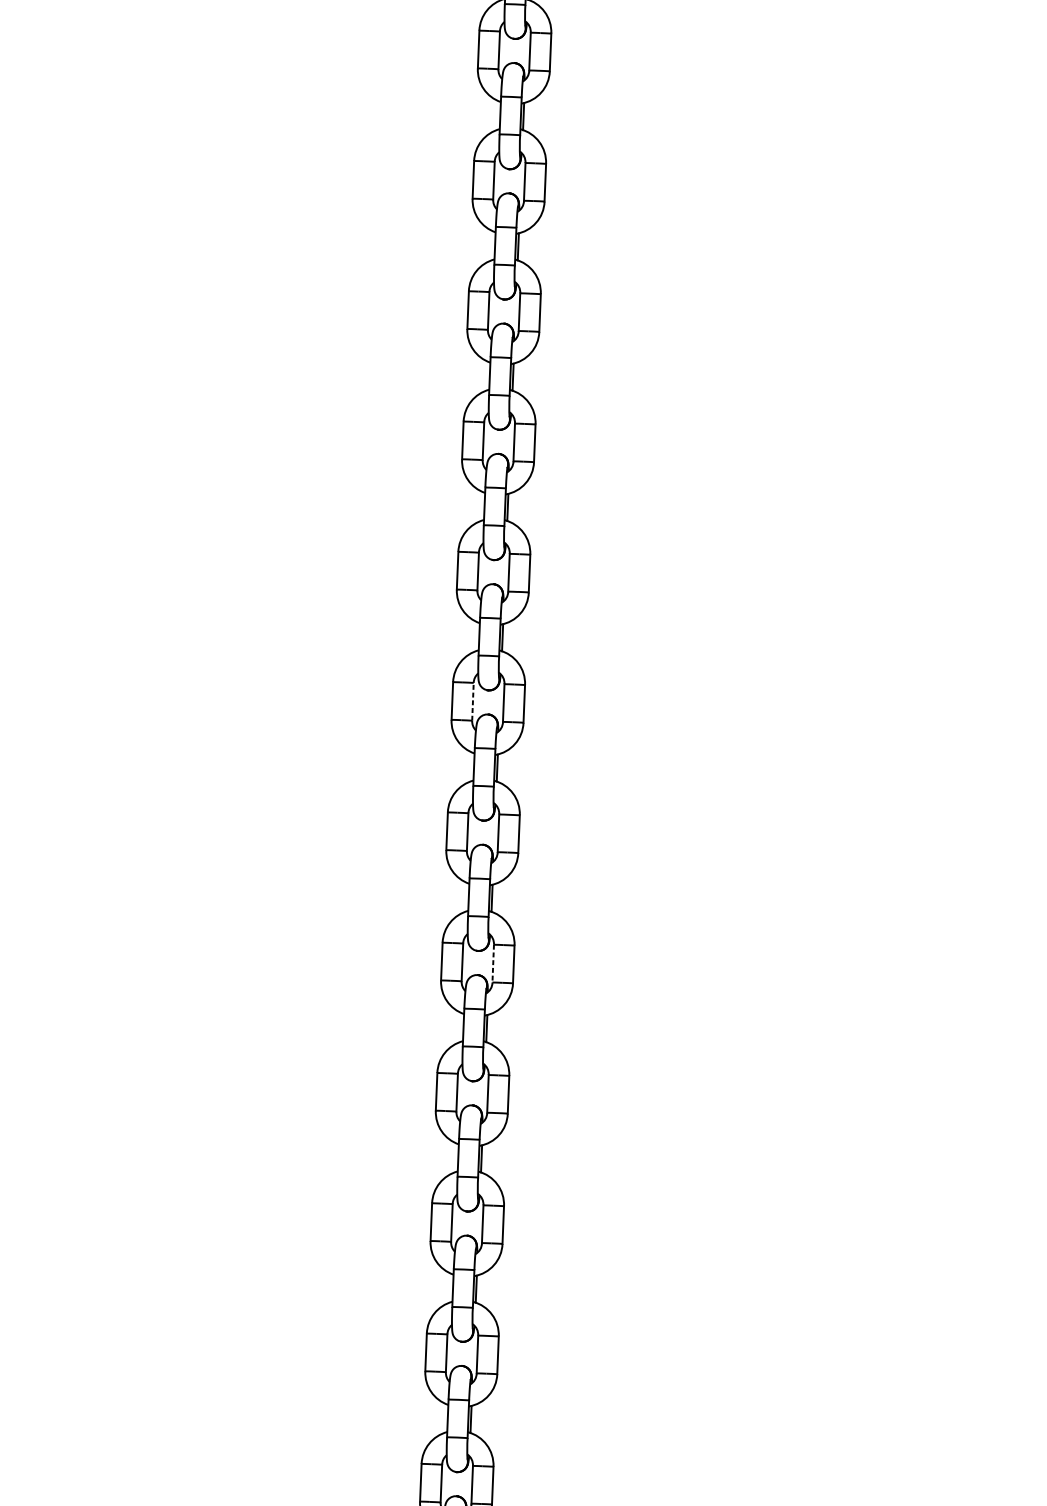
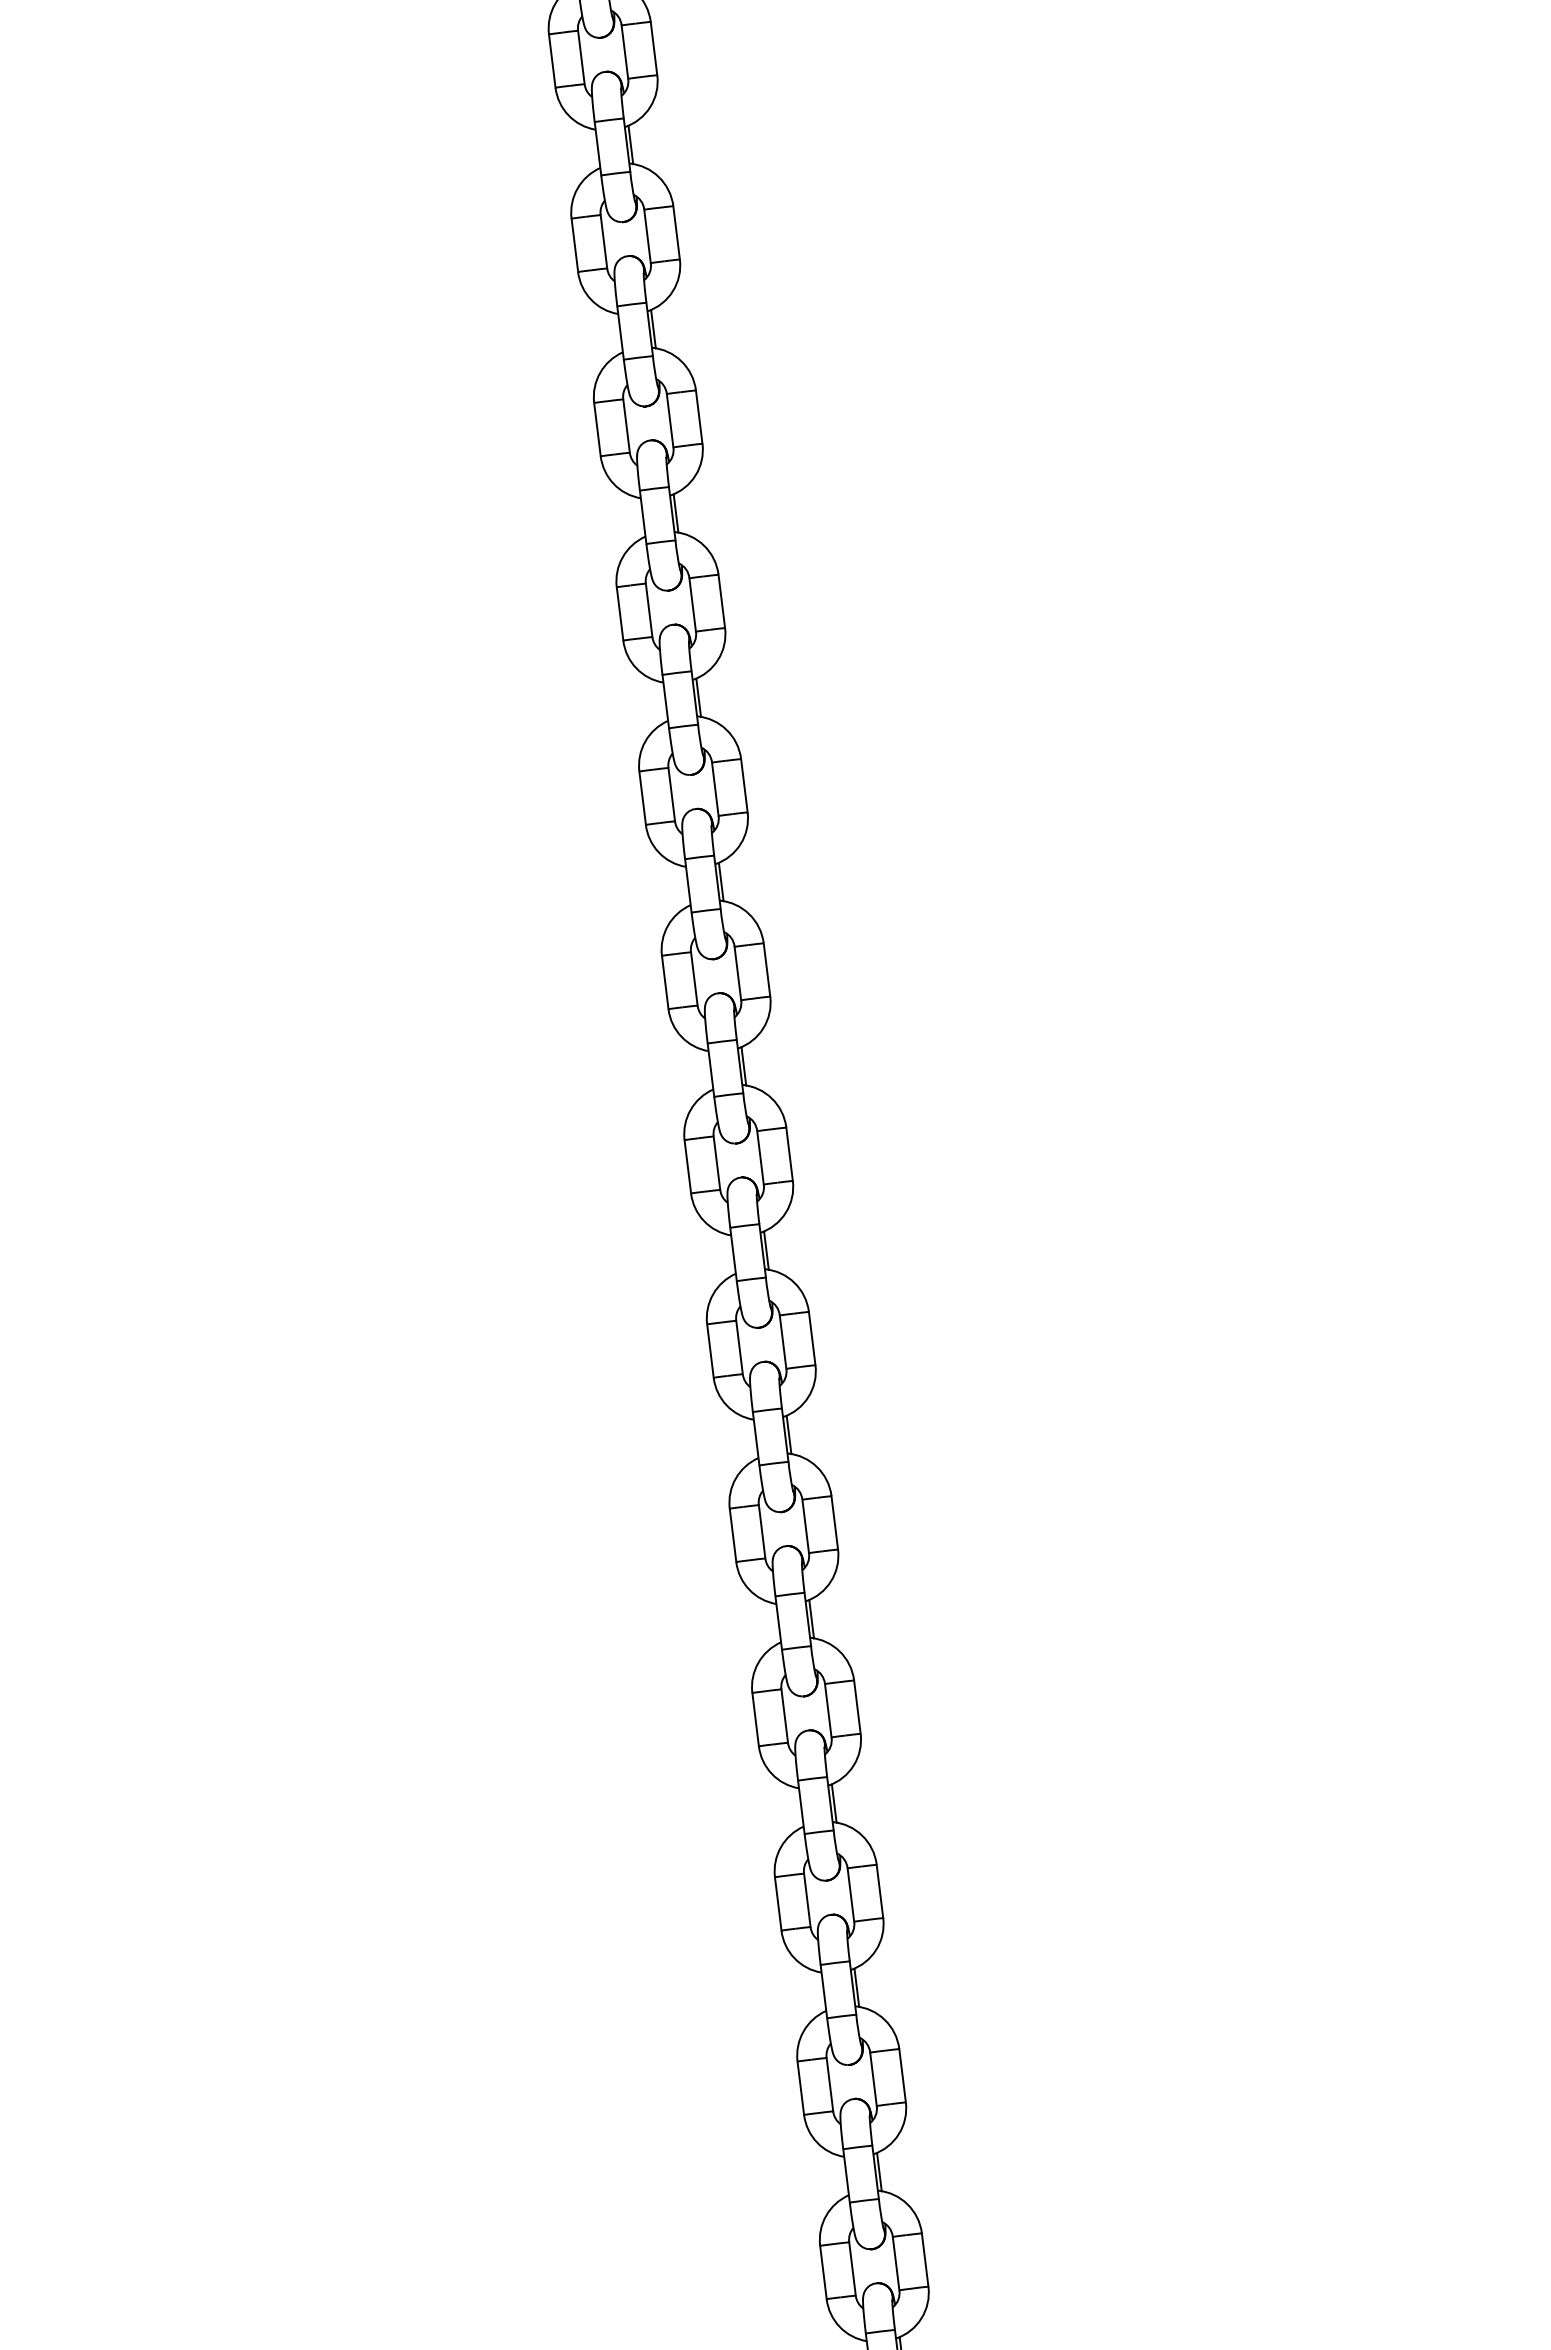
line: (472, 701) -> (716, 1163), dashed -> solid
line: (493, 963) -> (805, 1526), dashed -> solid

